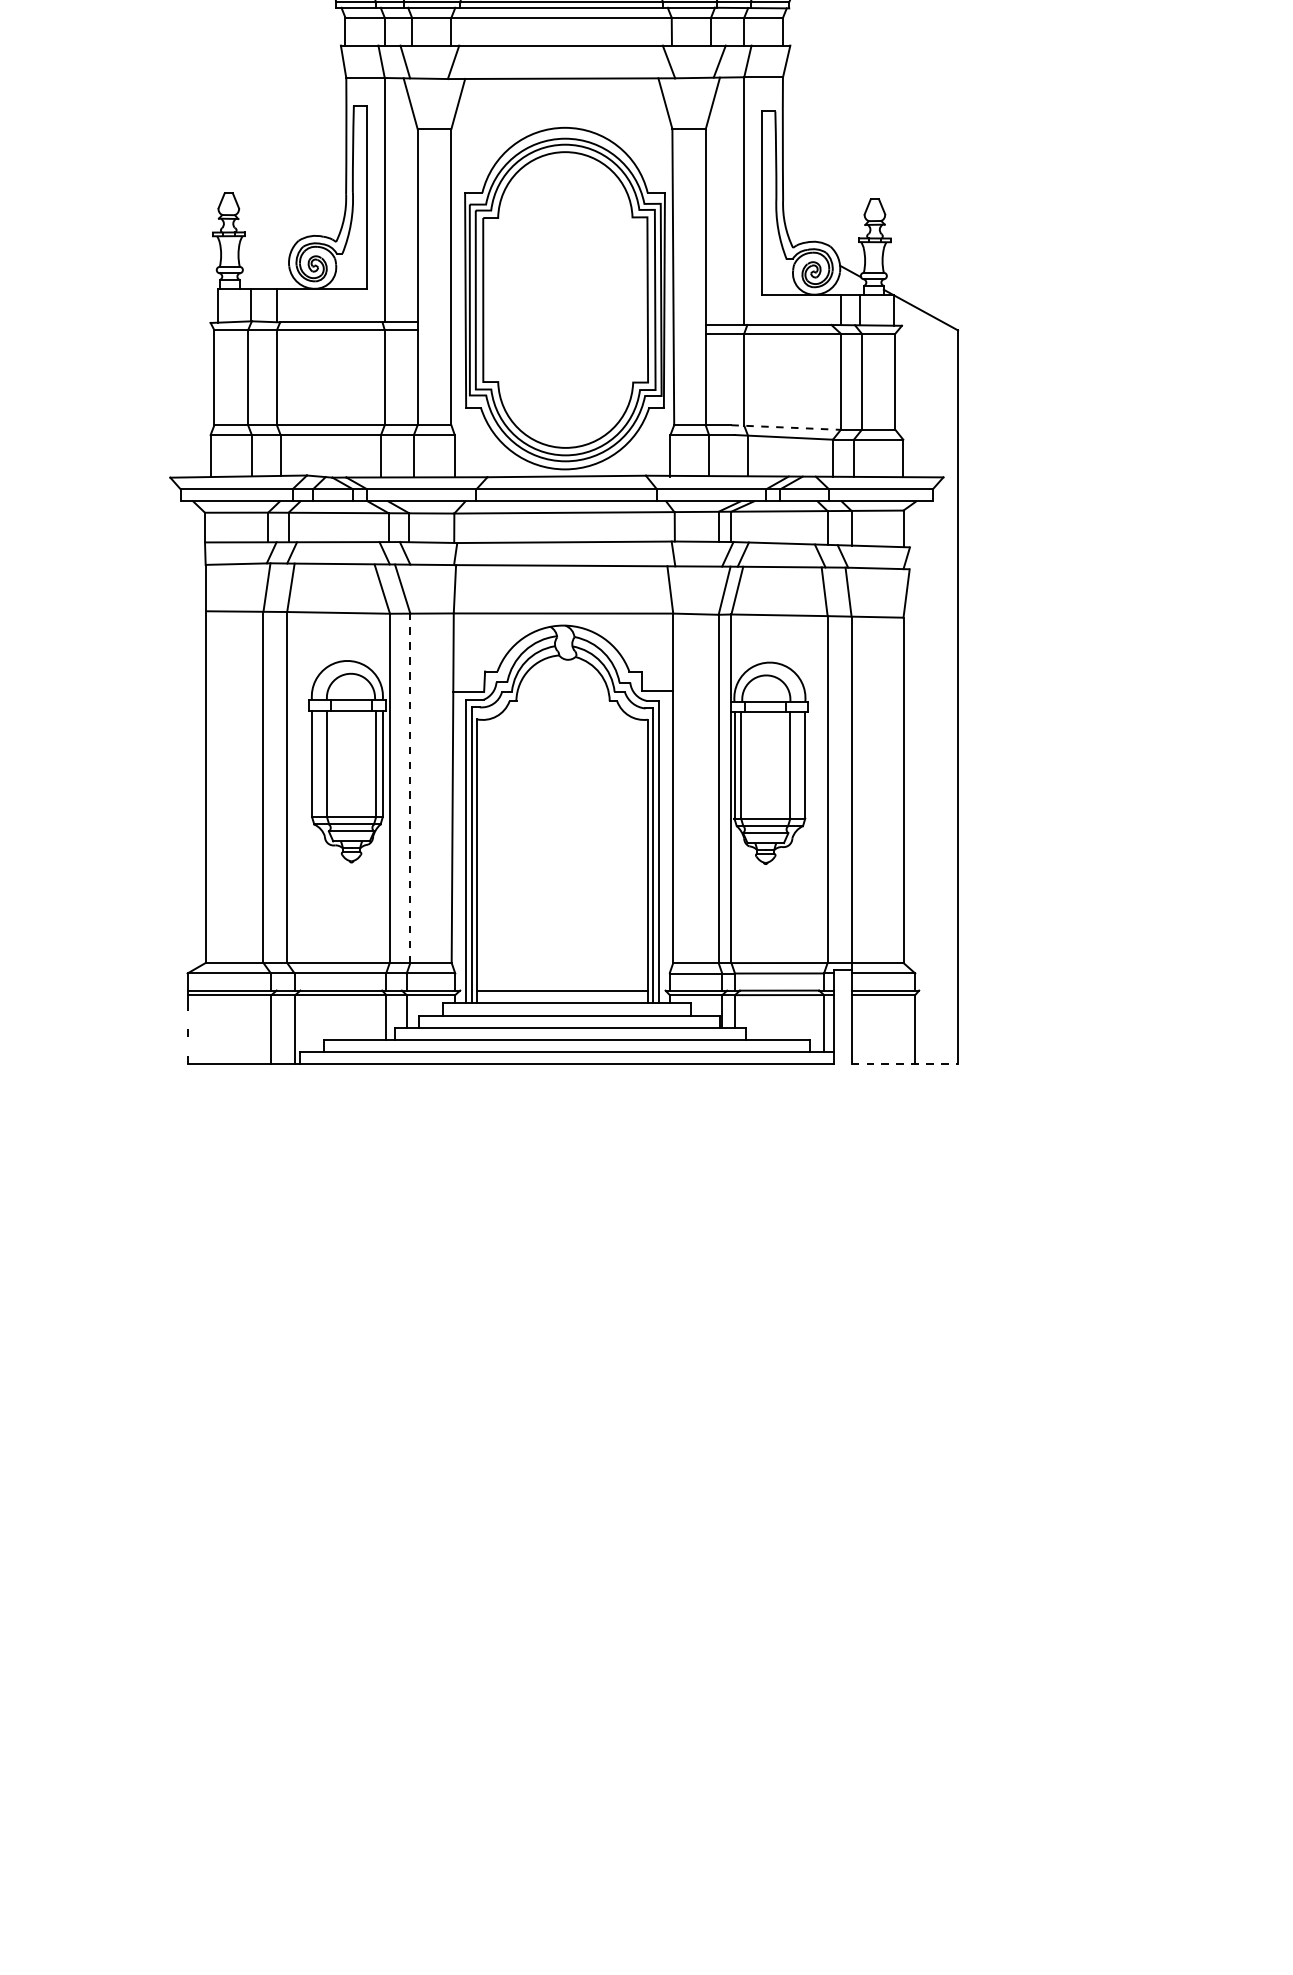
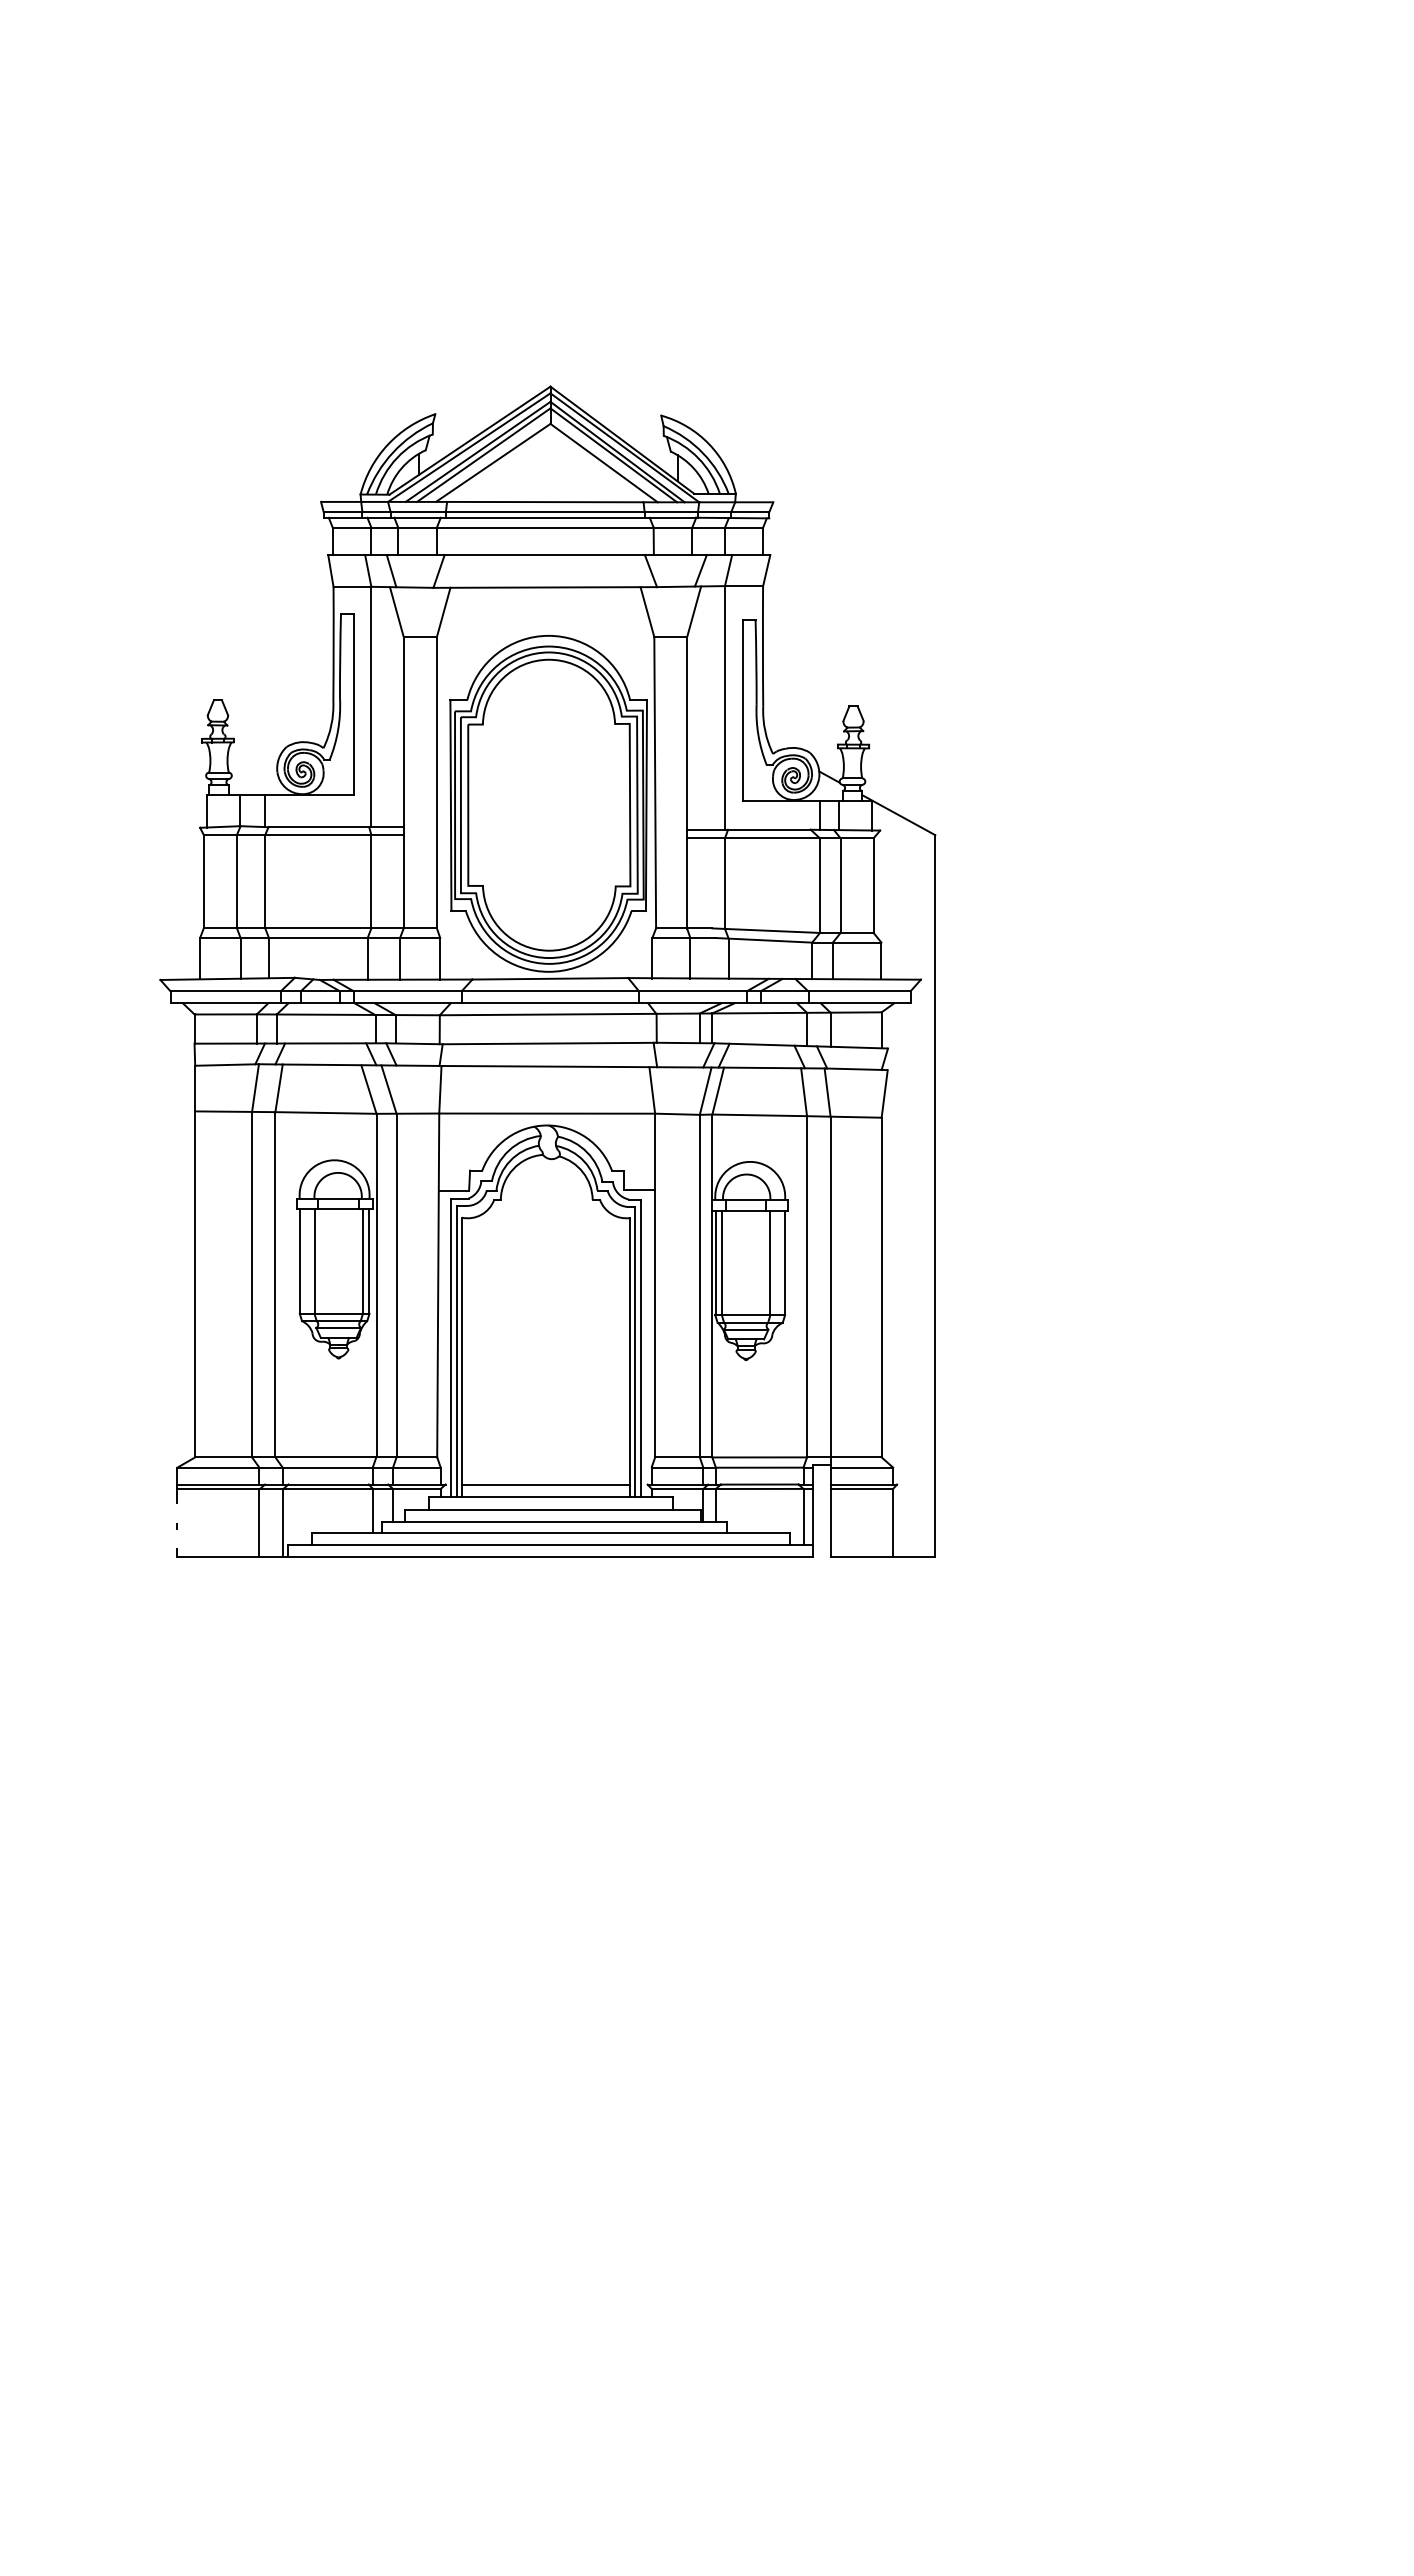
line: (786, 427) -> (766, 930), dashed -> solid
line: (410, 788) -> (396, 1285), dashed -> solid
line: (905, 1063) -> (883, 1556), dashed -> solid

